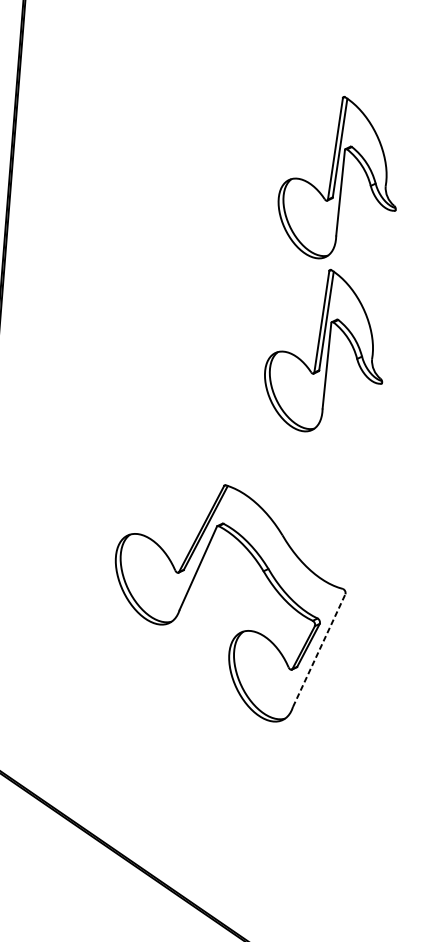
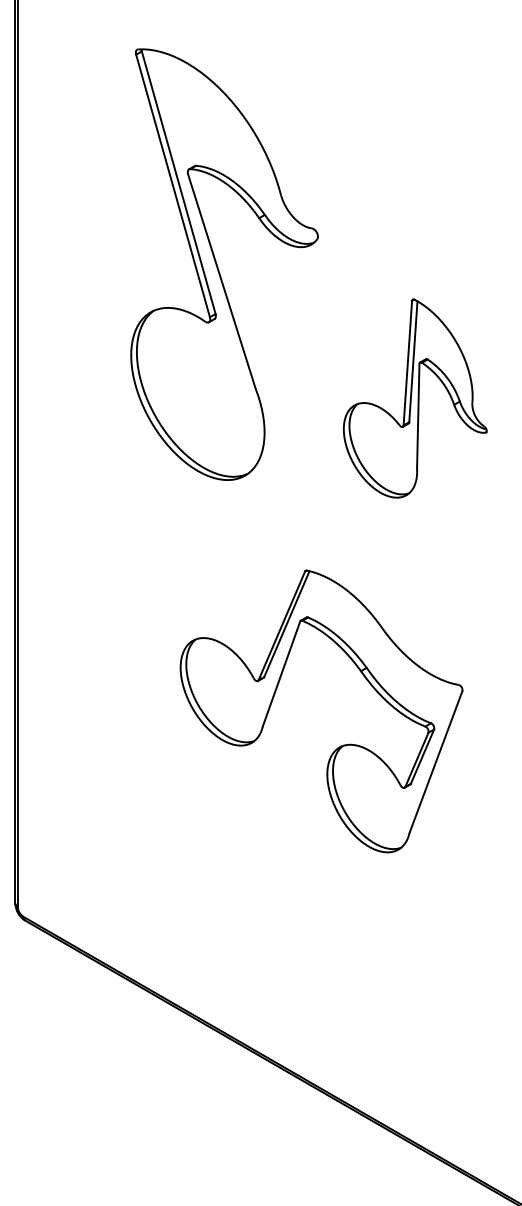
part: (338, 178) -> (414, 187), removed
part: (172, 230) -> (218, 266), added
line: (319, 651) -> (436, 762), dashed -> solid

